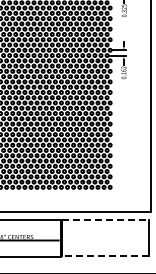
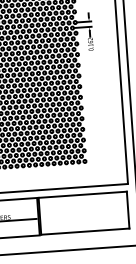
line: (105, 219) -> (82, 194), dashed -> solid
line: (105, 256) -> (85, 231), dashed -> solid

